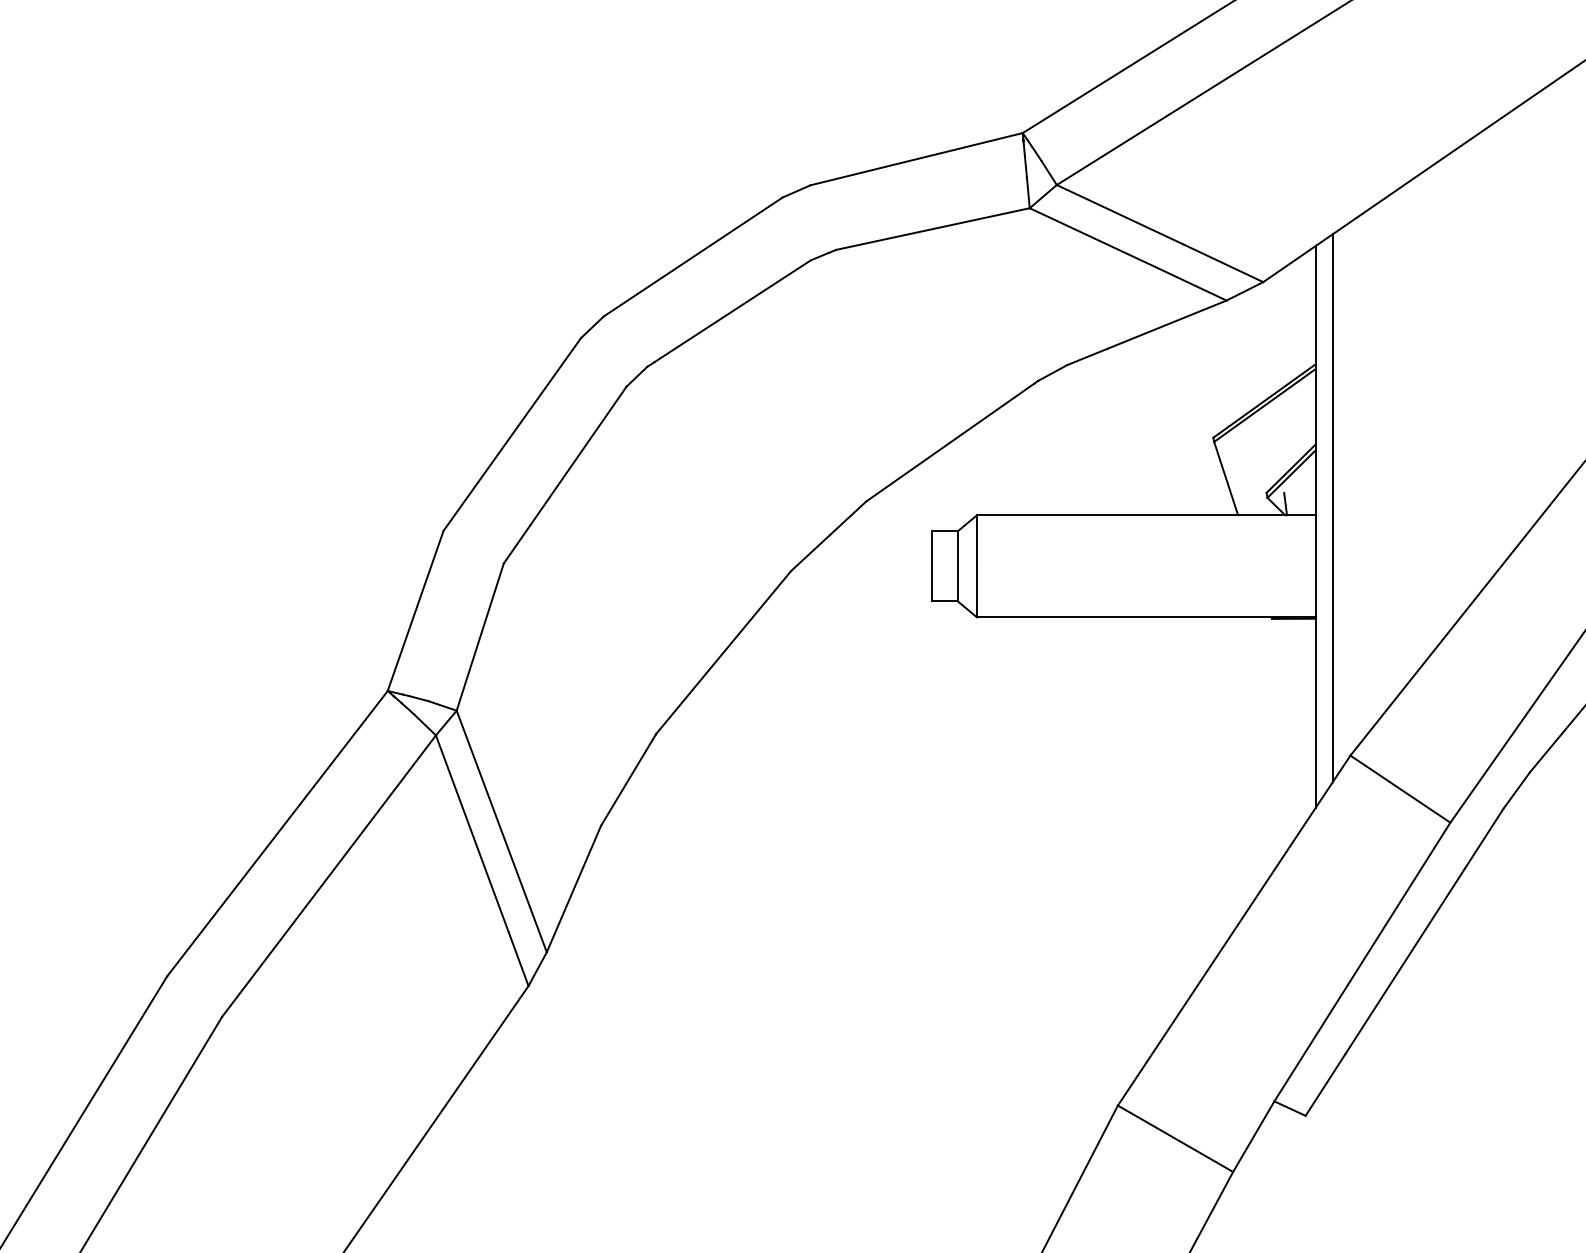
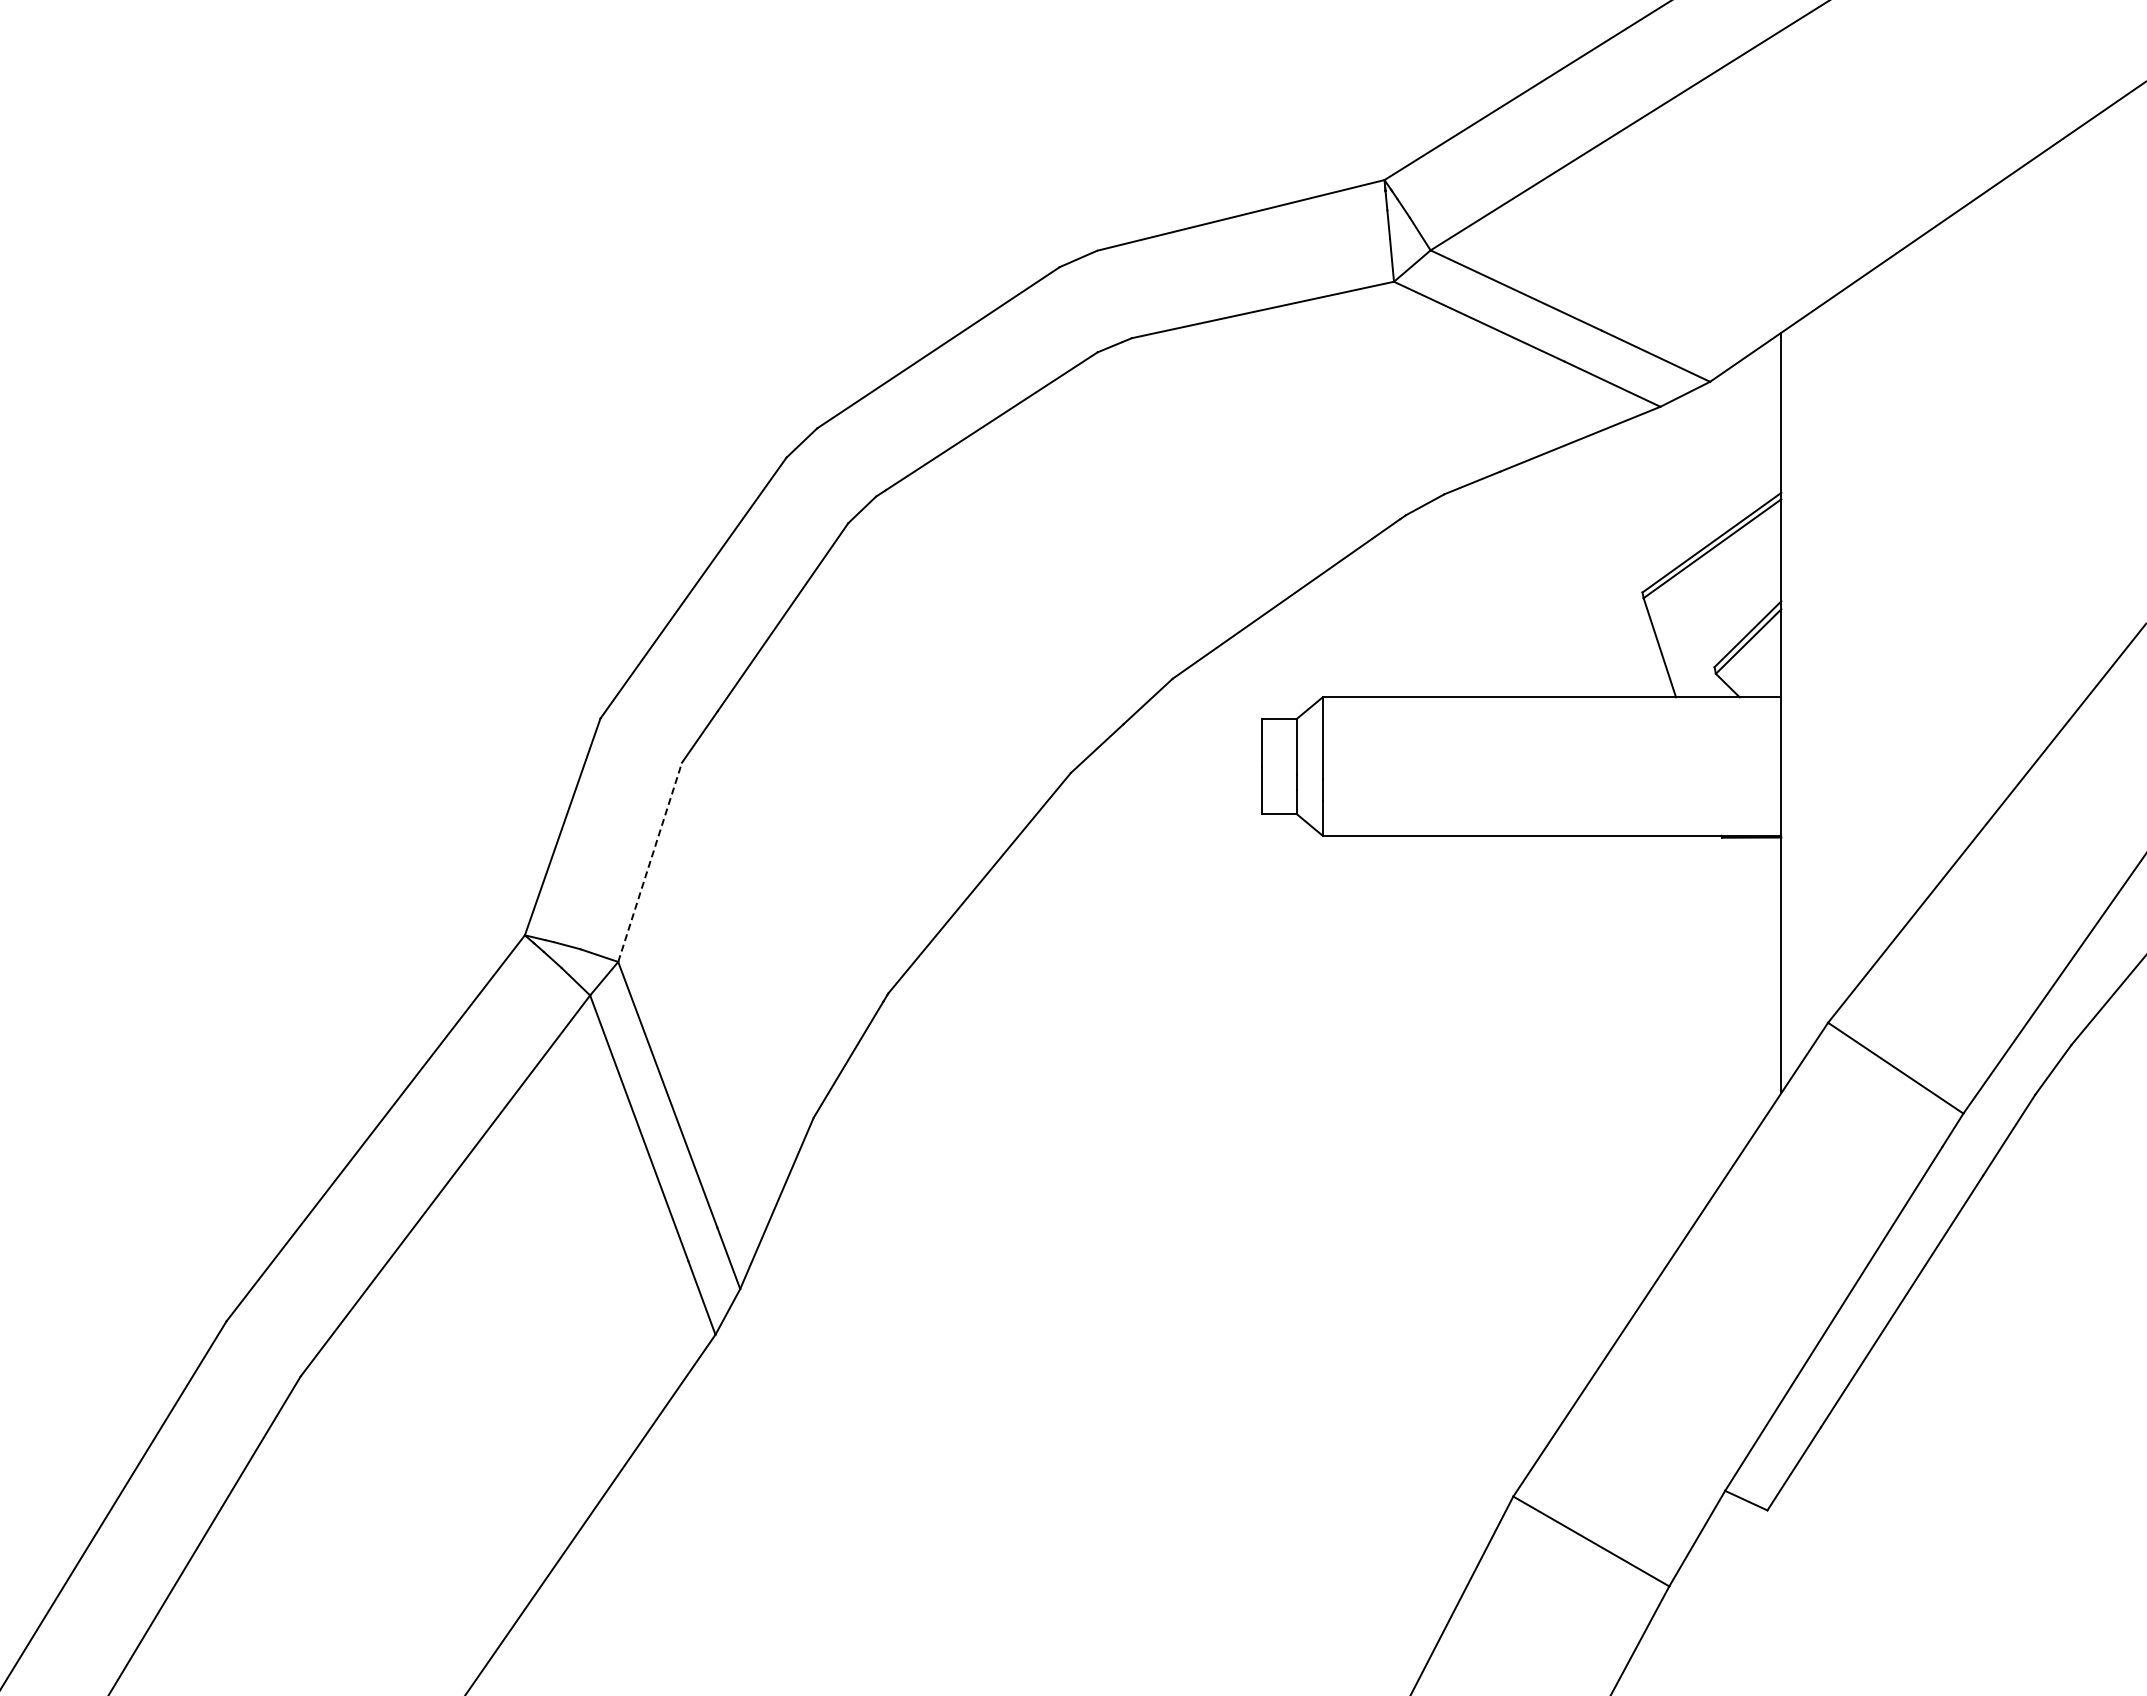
line: (1285, 504) -> (1740, 682), removed
line: (1332, 508) -> (1804, 688), removed
line: (480, 637) -> (650, 862), solid -> dashed

